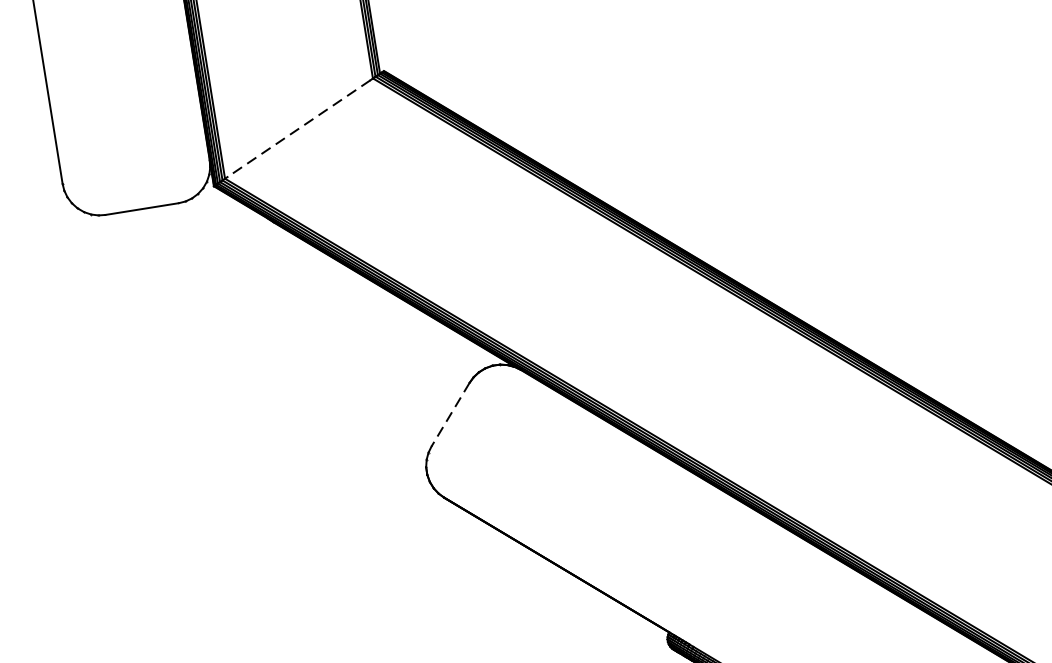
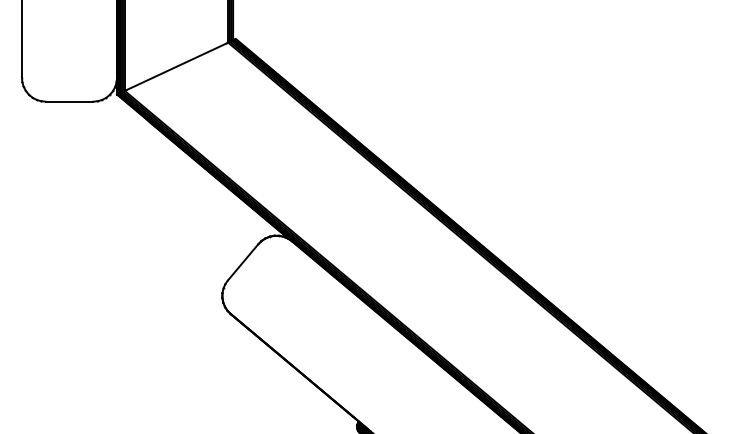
line: (299, 129) -> (176, 67), dashed -> solid
line: (451, 414) -> (243, 262), dashed -> solid

